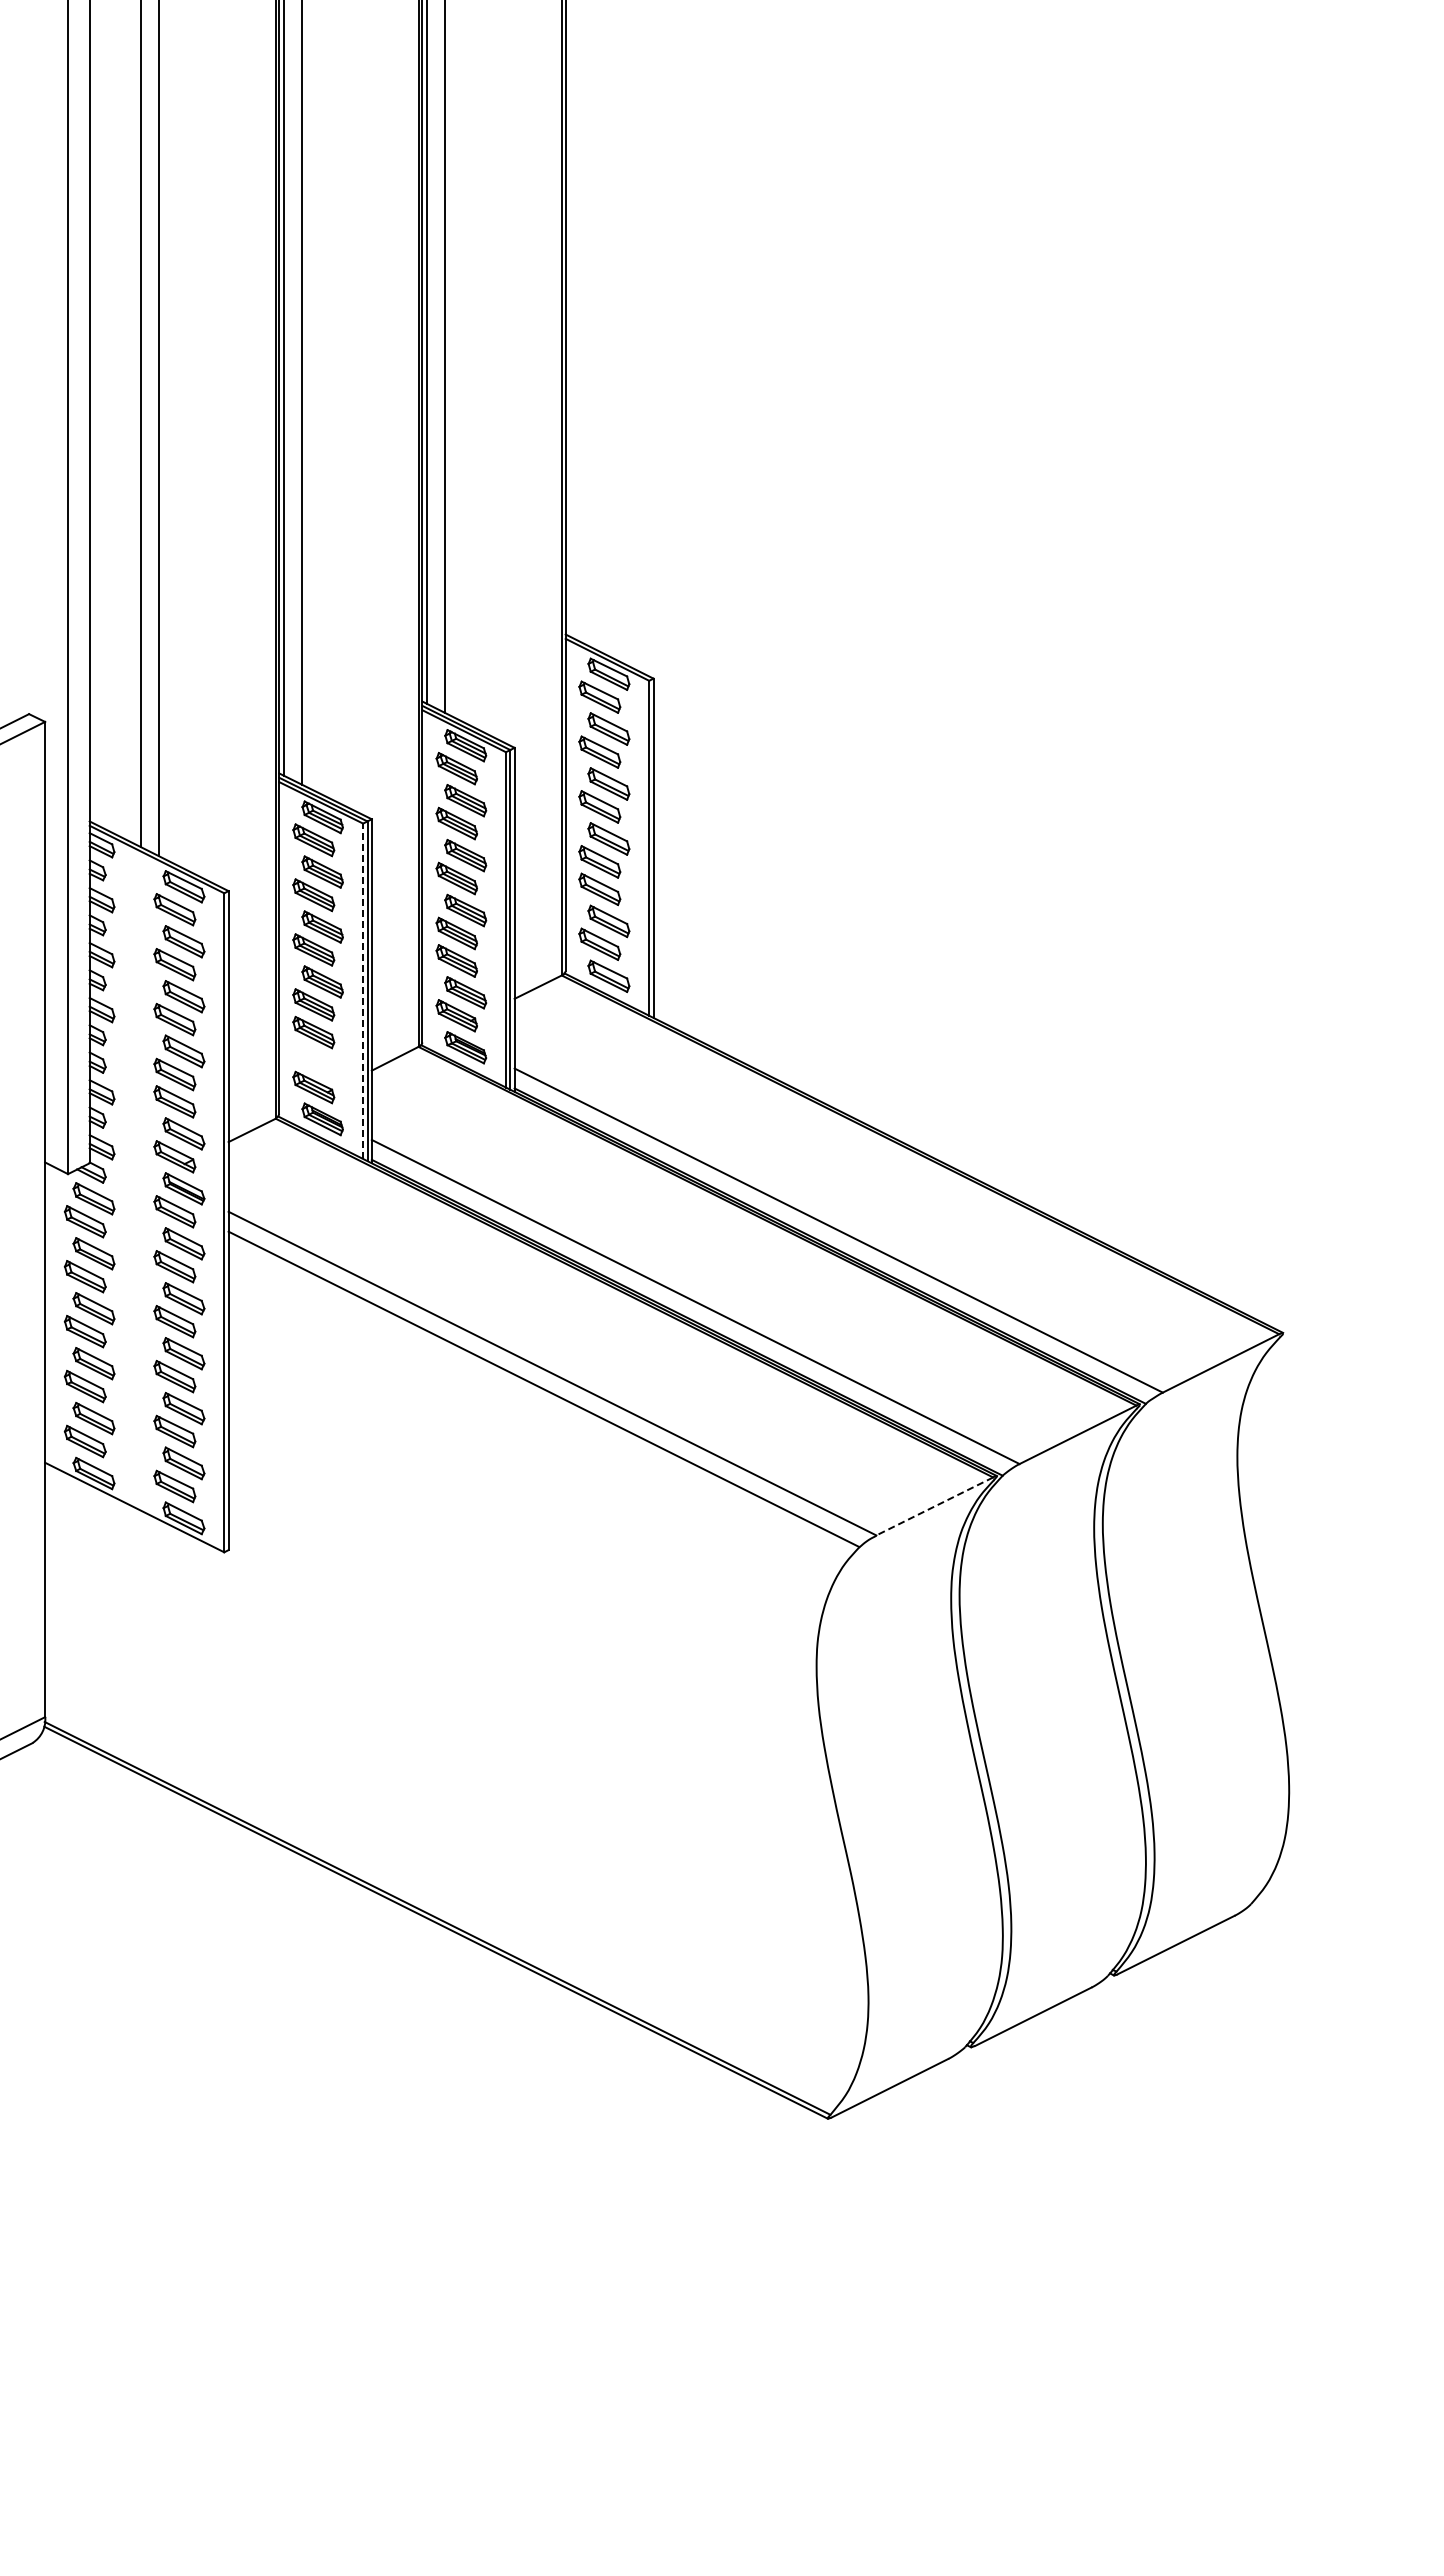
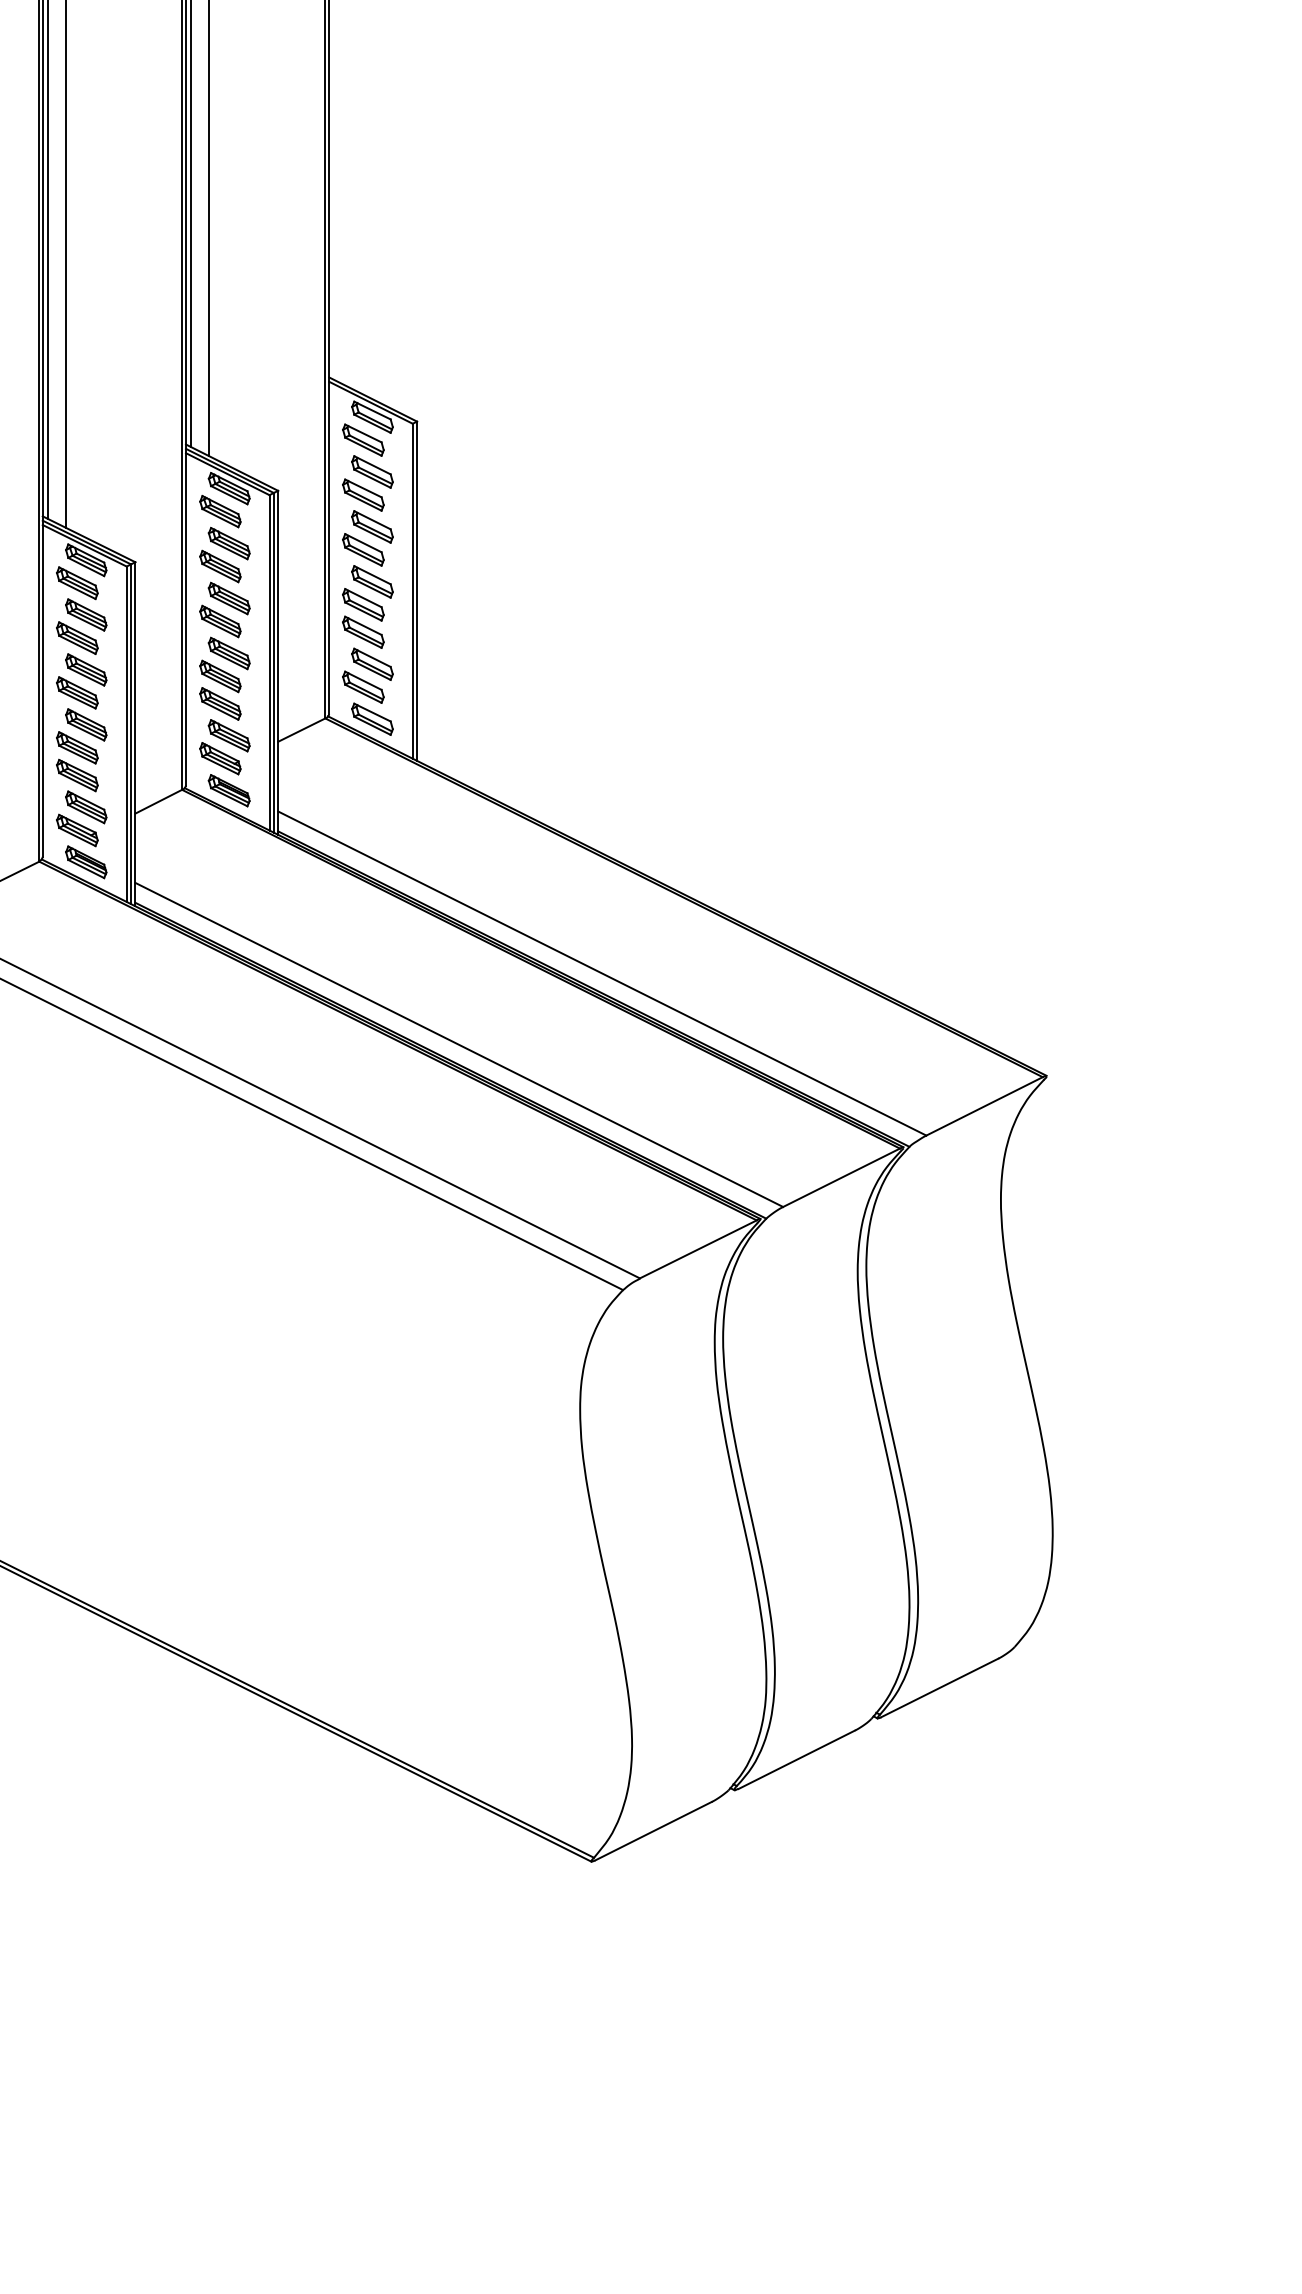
line: (363, 991) -> (127, 734), dashed -> solid
part: (322, 1064) -> (86, 807), added
line: (934, 1506) -> (698, 1249), dashed -> solid

